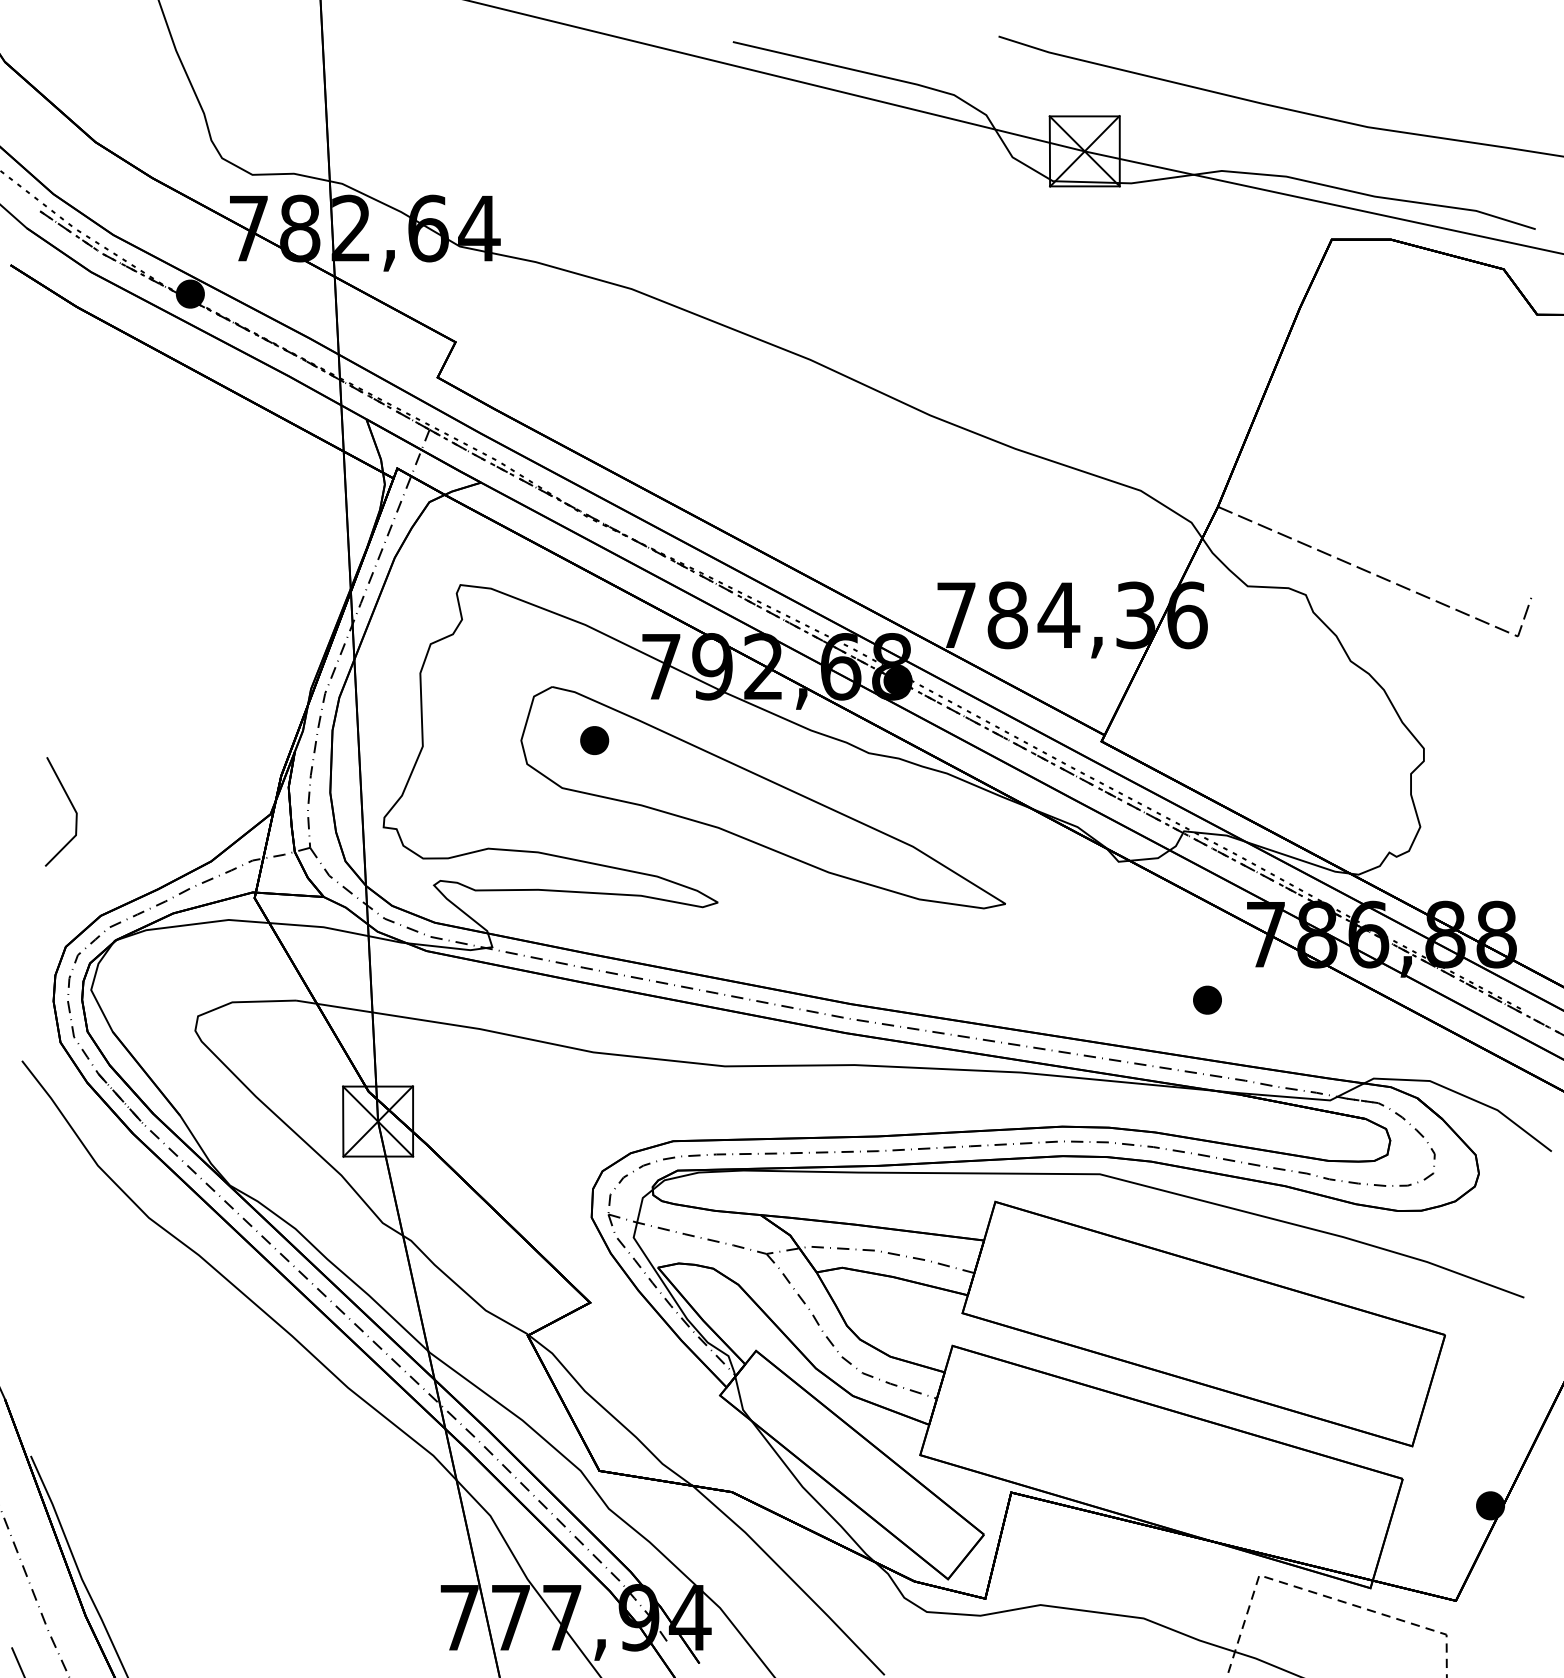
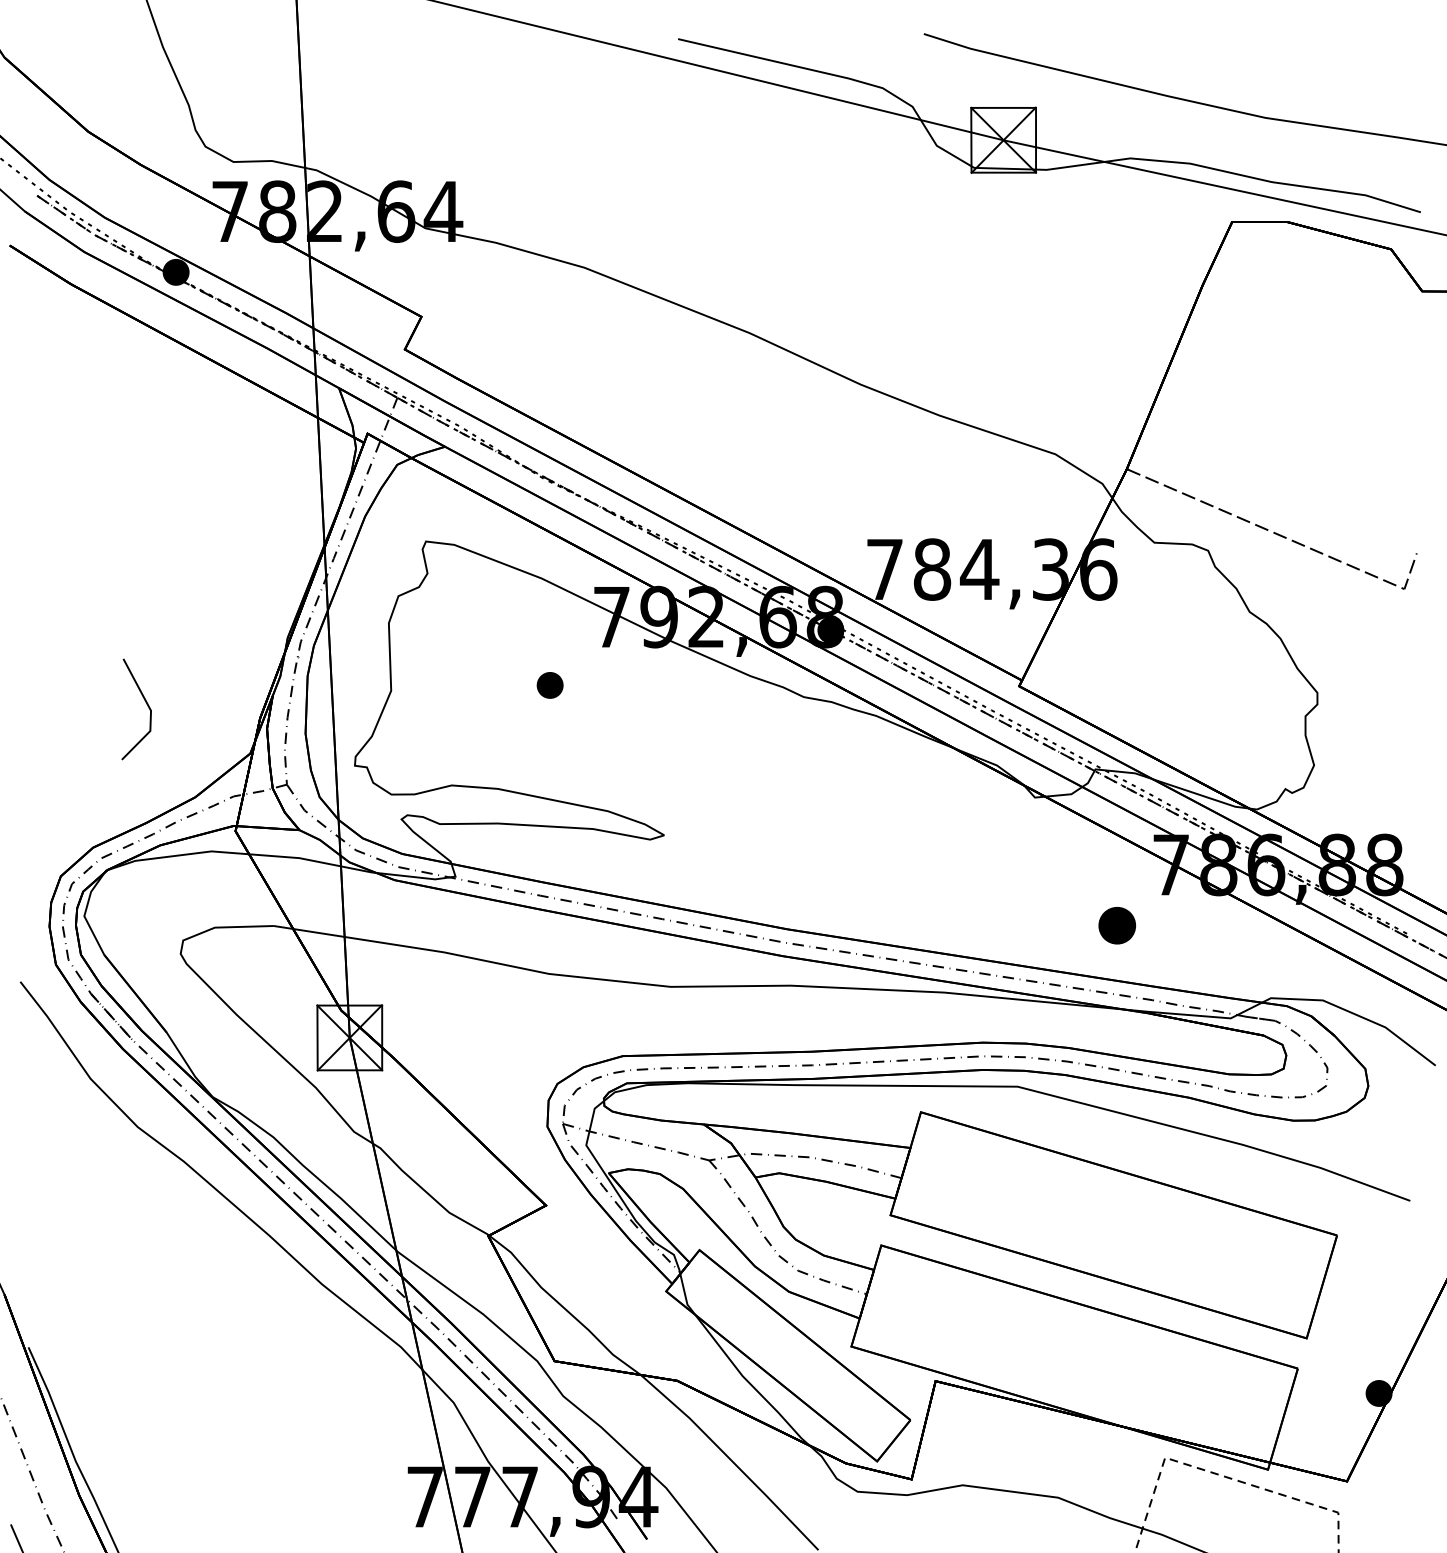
part: (762, 797) -> (705, 738), removed
line: (71, 806) -> (146, 704), moved
part: (1206, 1000) -> (1116, 925), size x1.4

